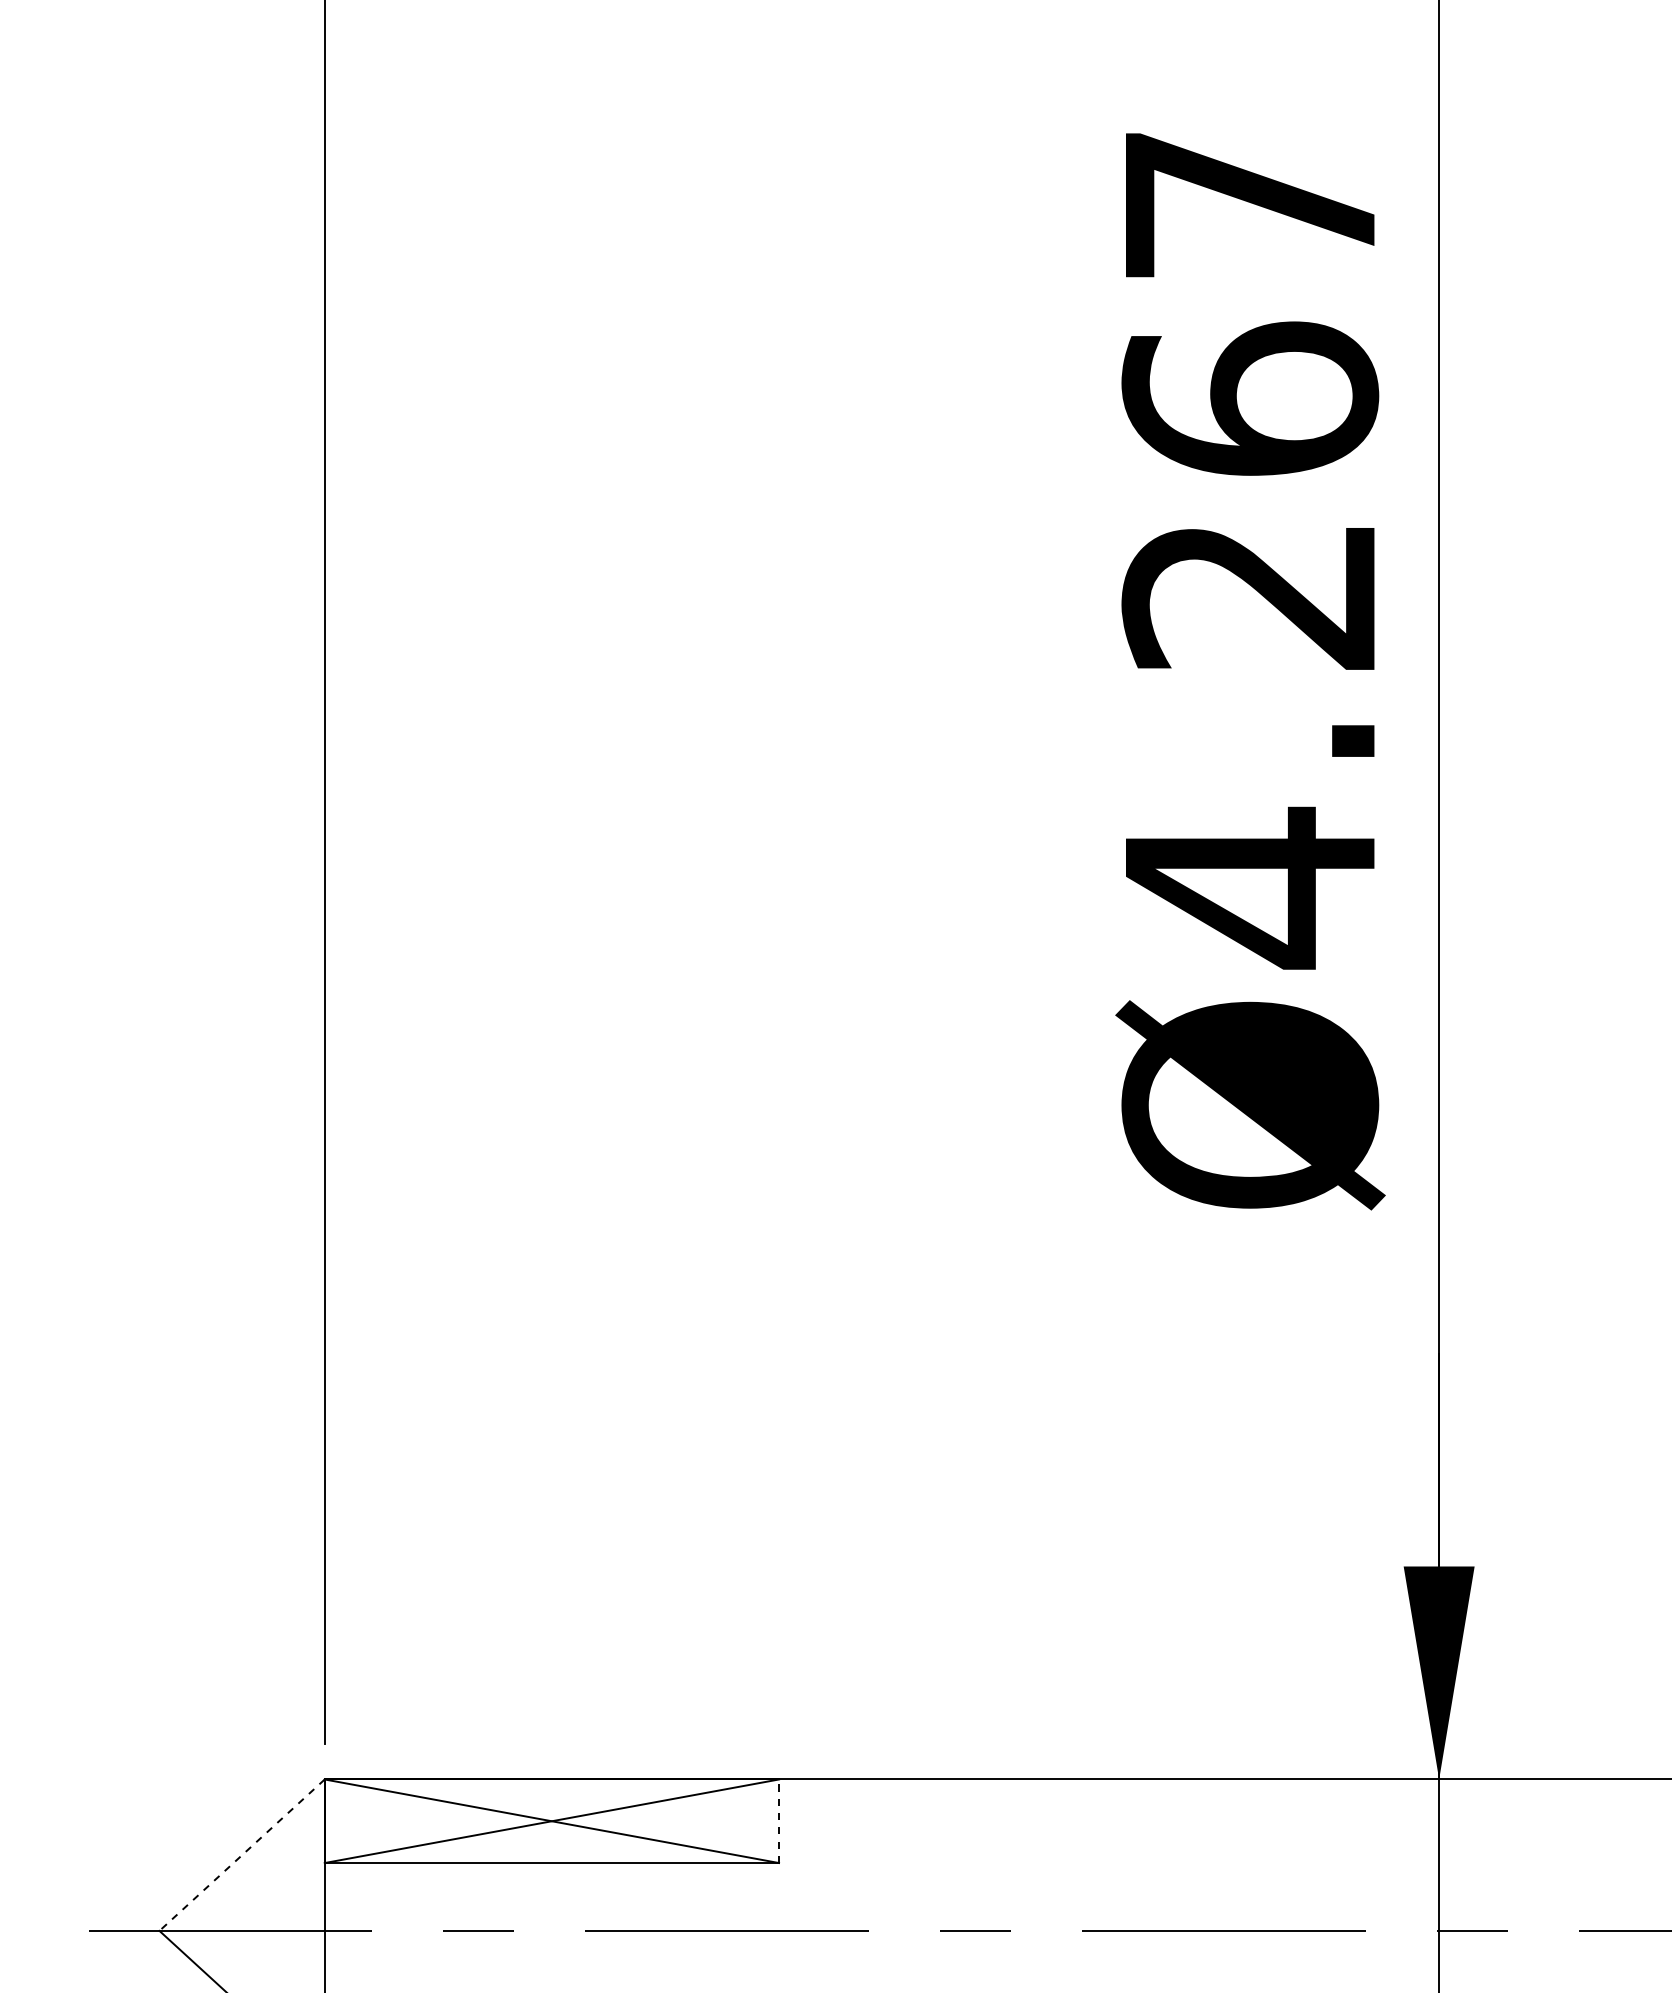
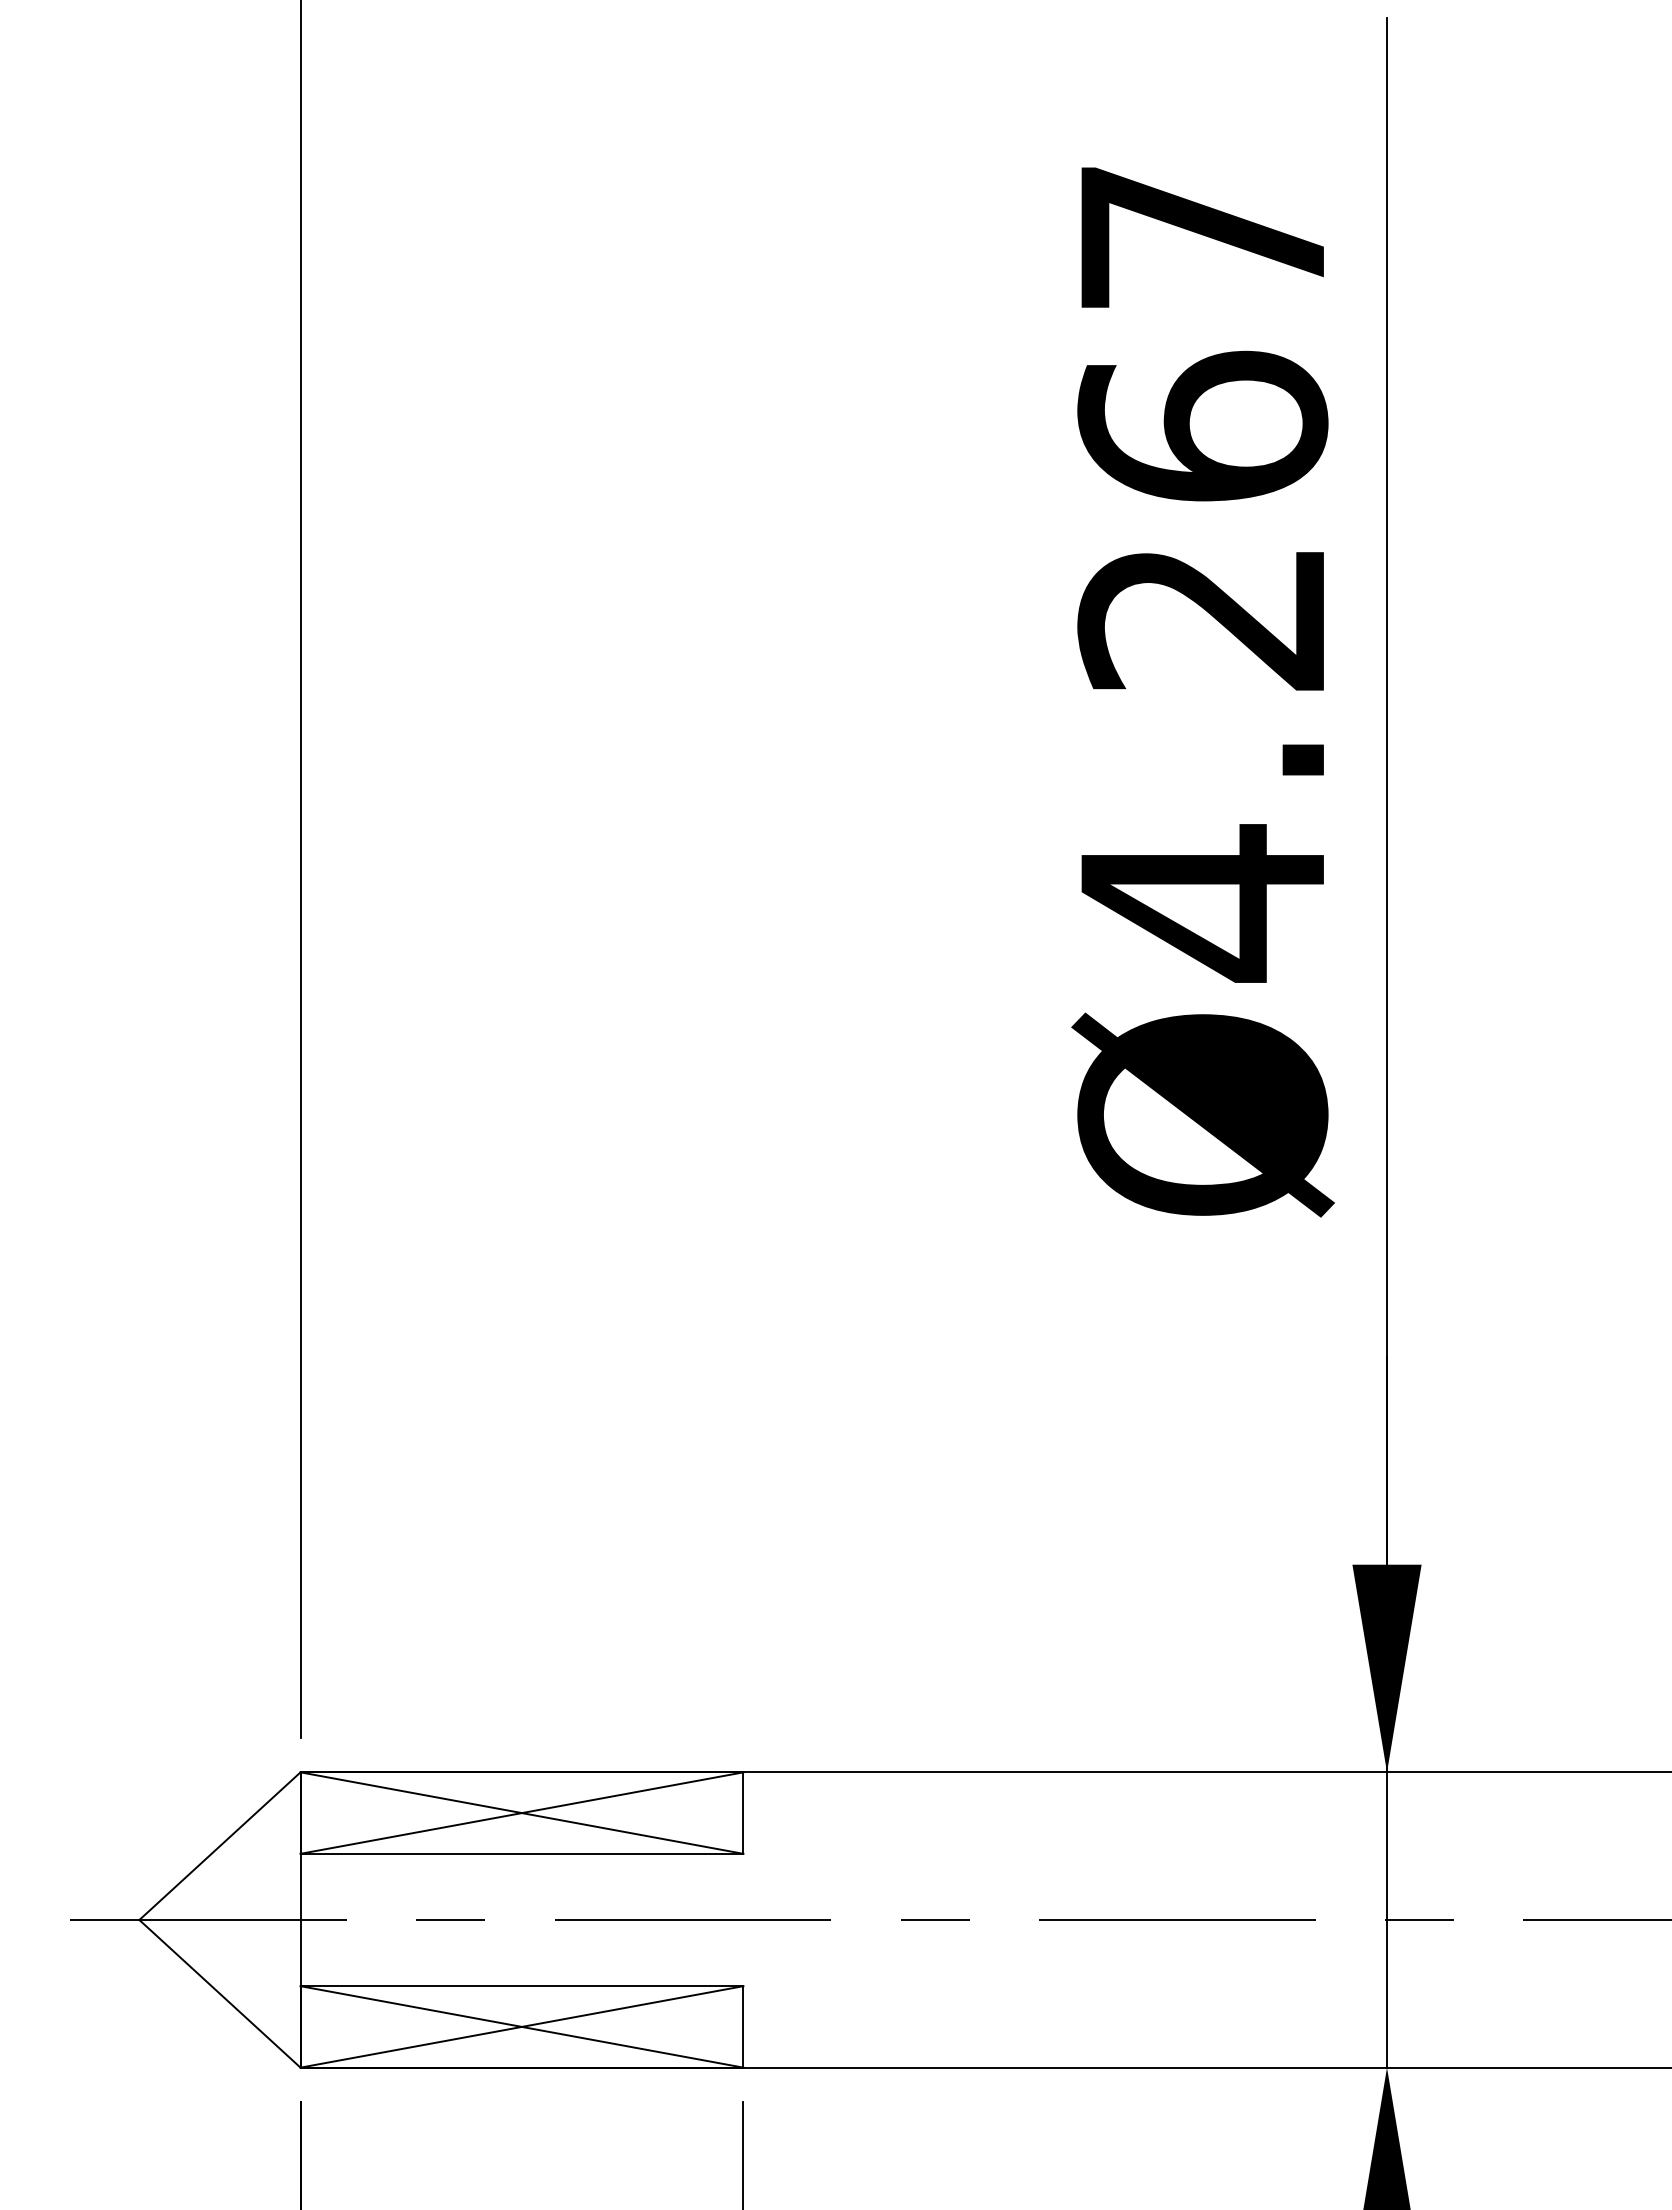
line: (779, 1821) -> (743, 1813), dashed -> solid
line: (241, 1855) -> (219, 1846), dashed -> solid

